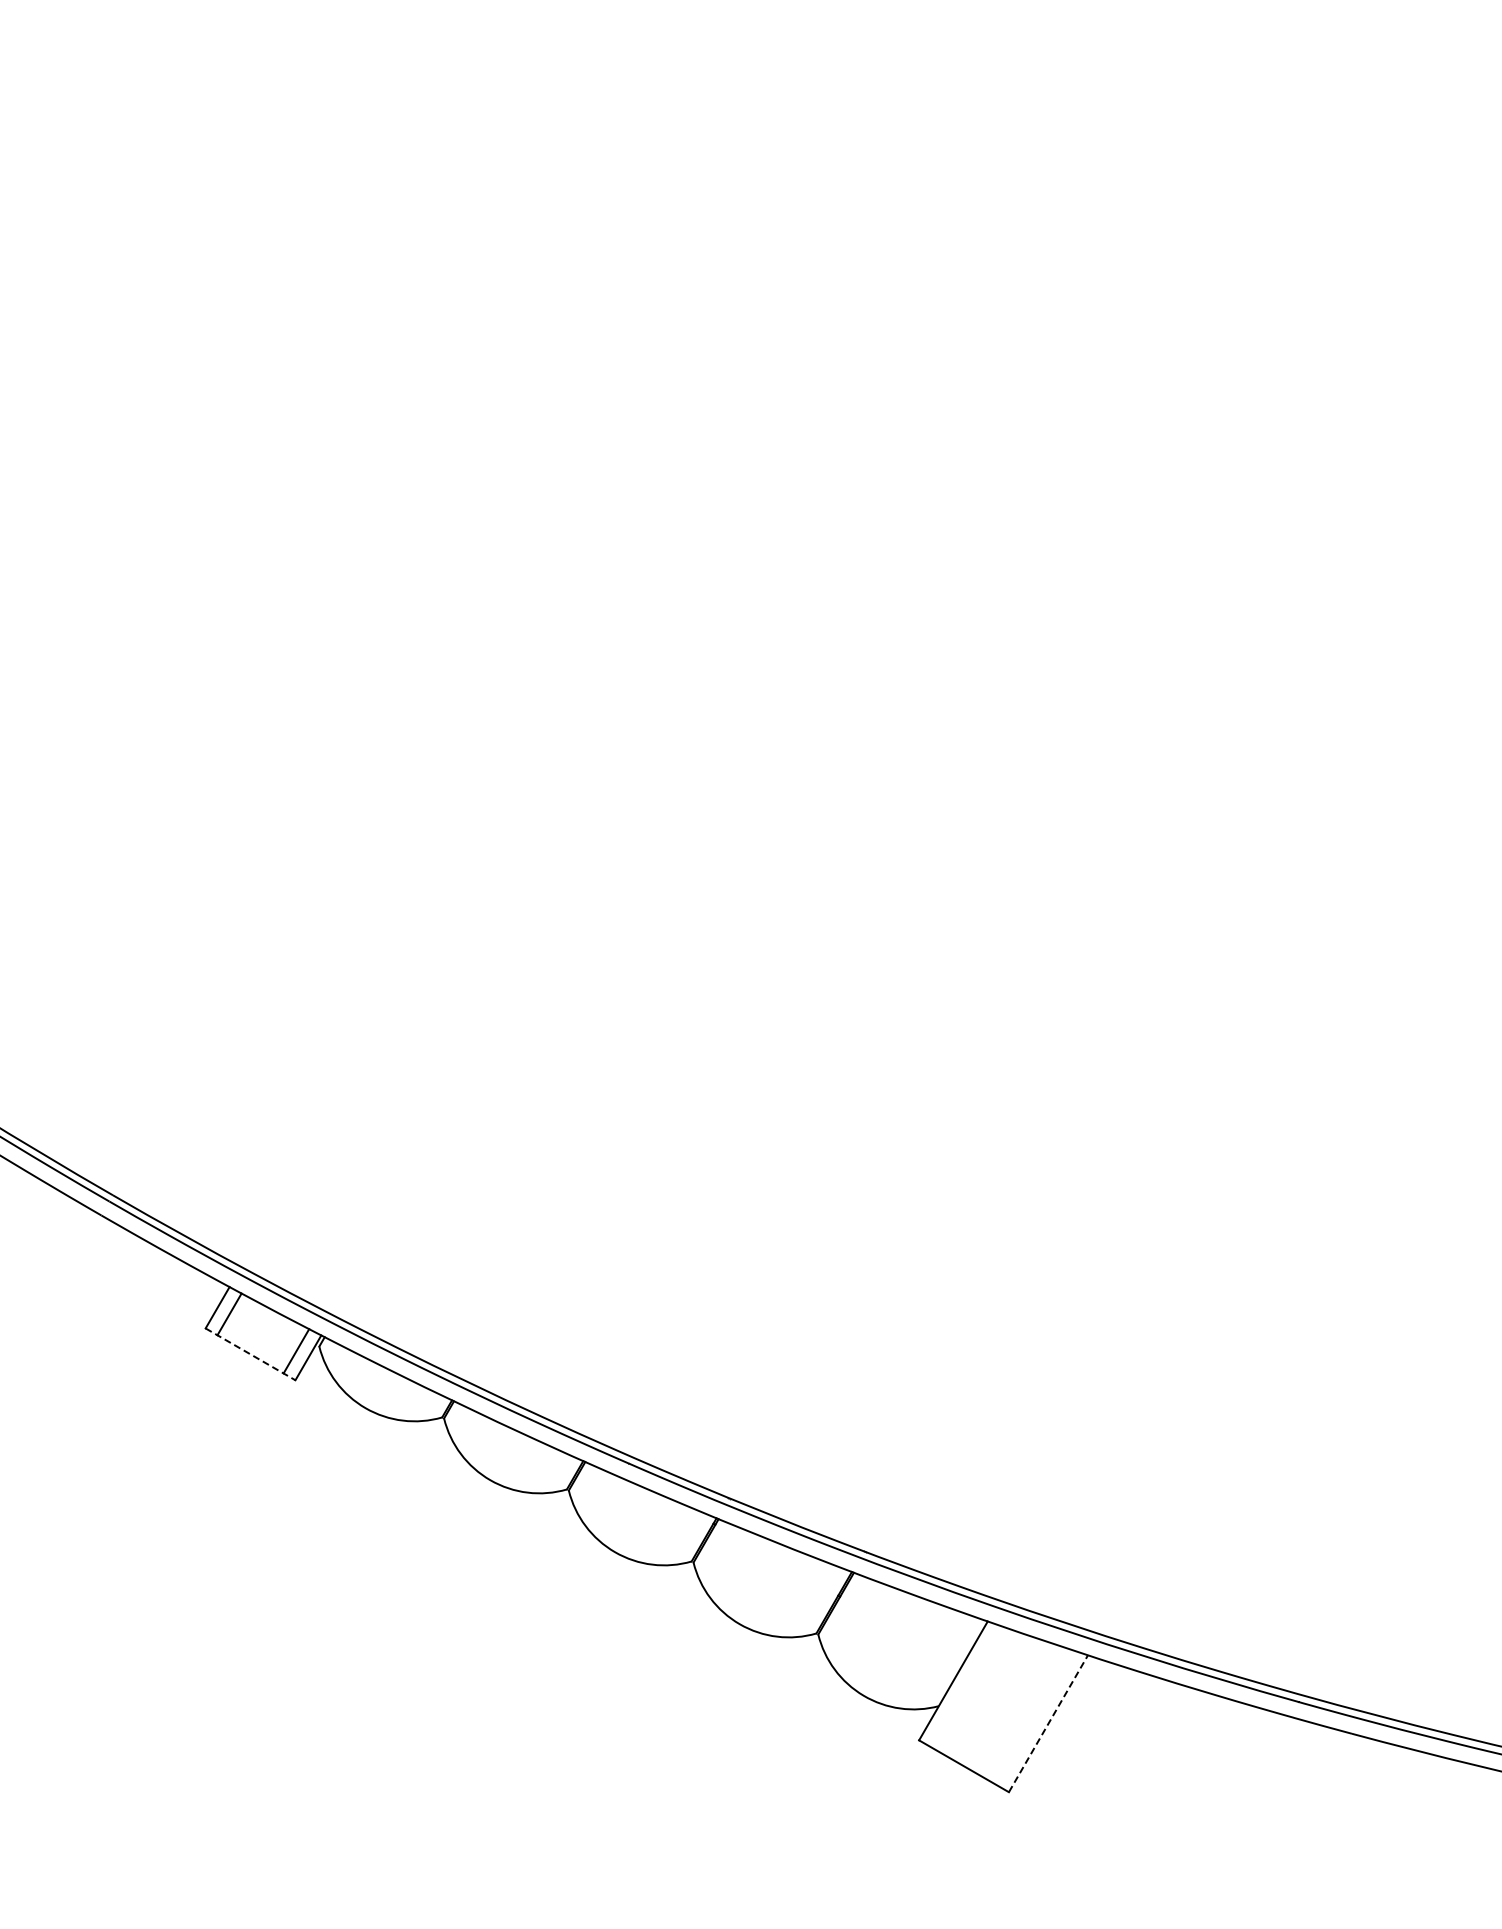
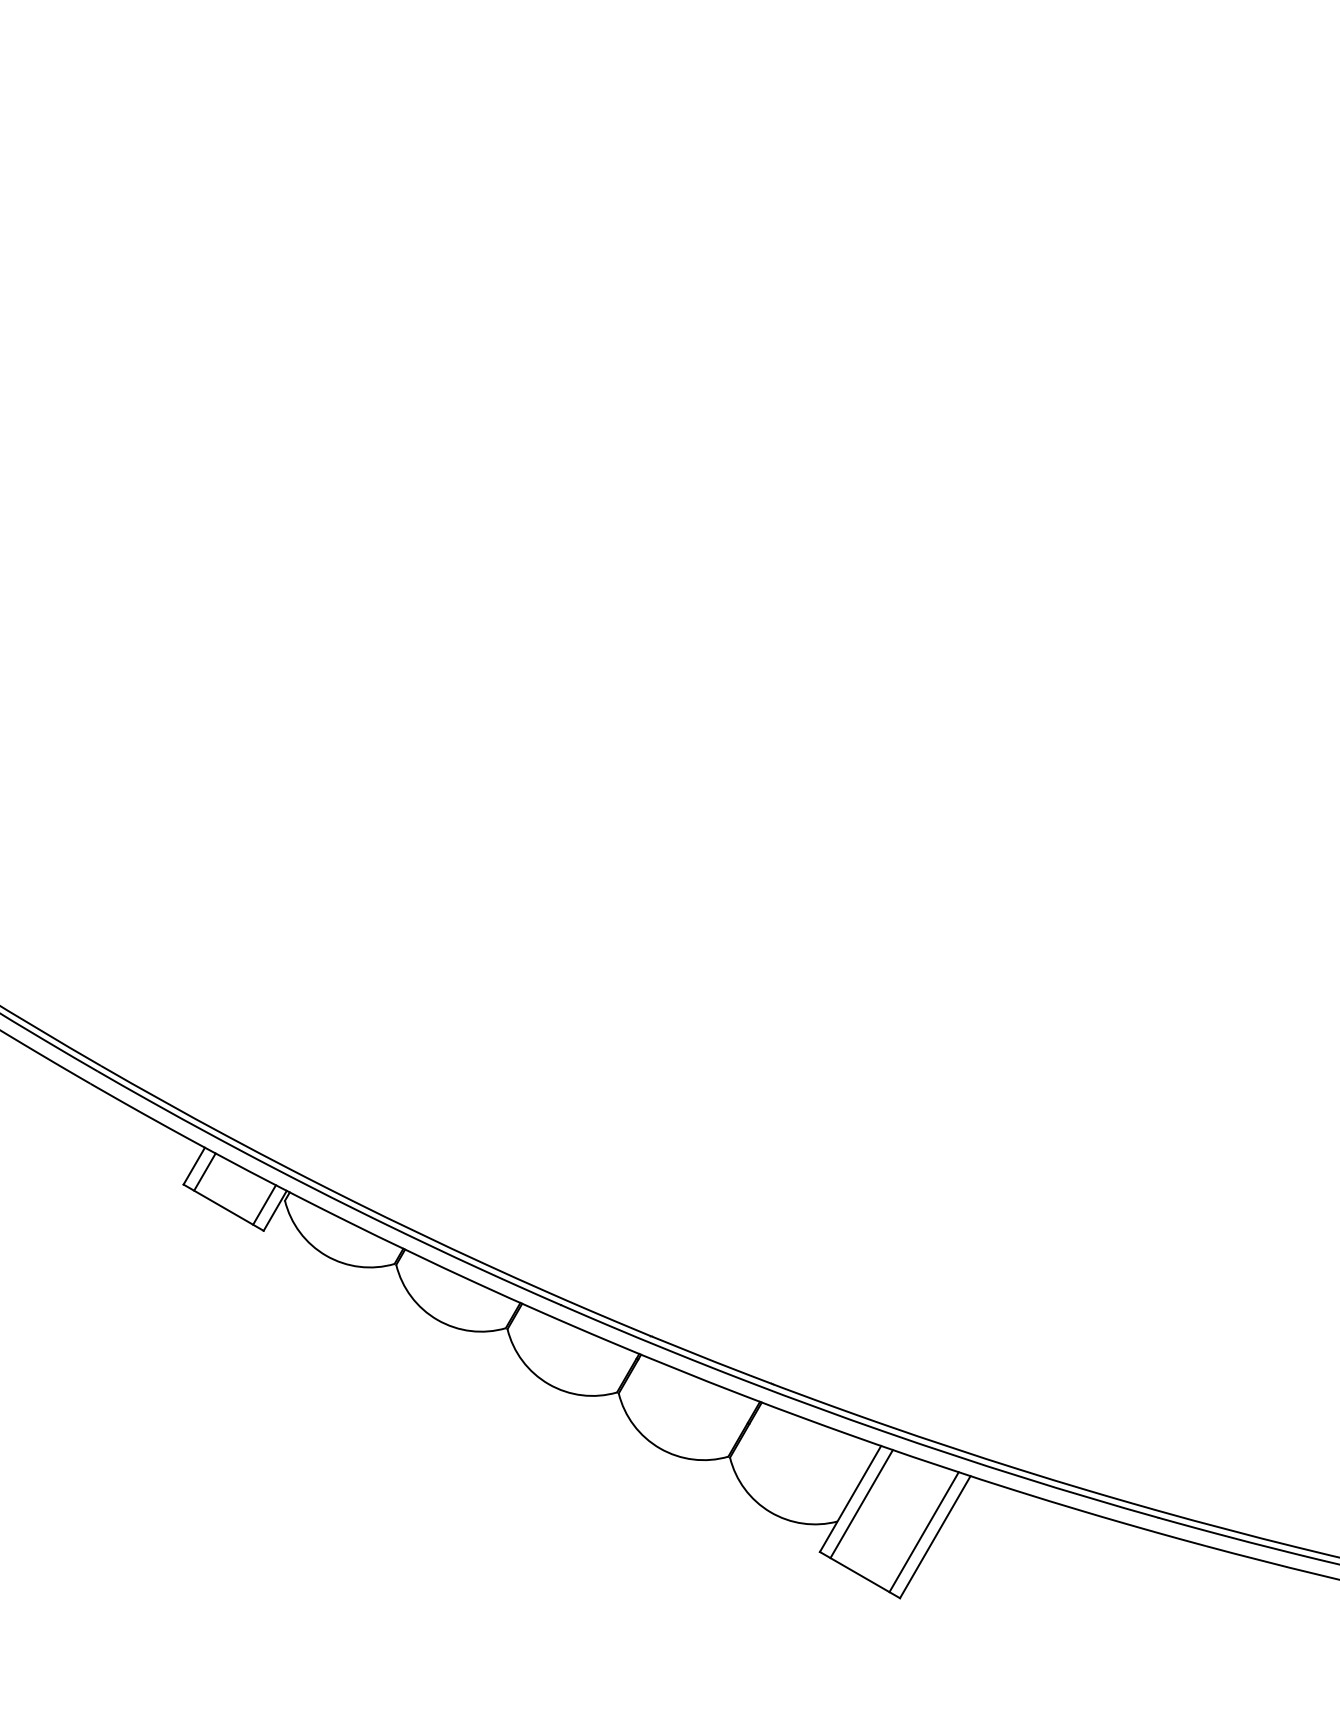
line: (250, 1354) -> (223, 1207), dashed -> solid
line: (965, 1686) -> (861, 1503), added
line: (1035, 1718) -> (923, 1532), added
line: (1048, 1723) -> (935, 1536), dashed -> solid

